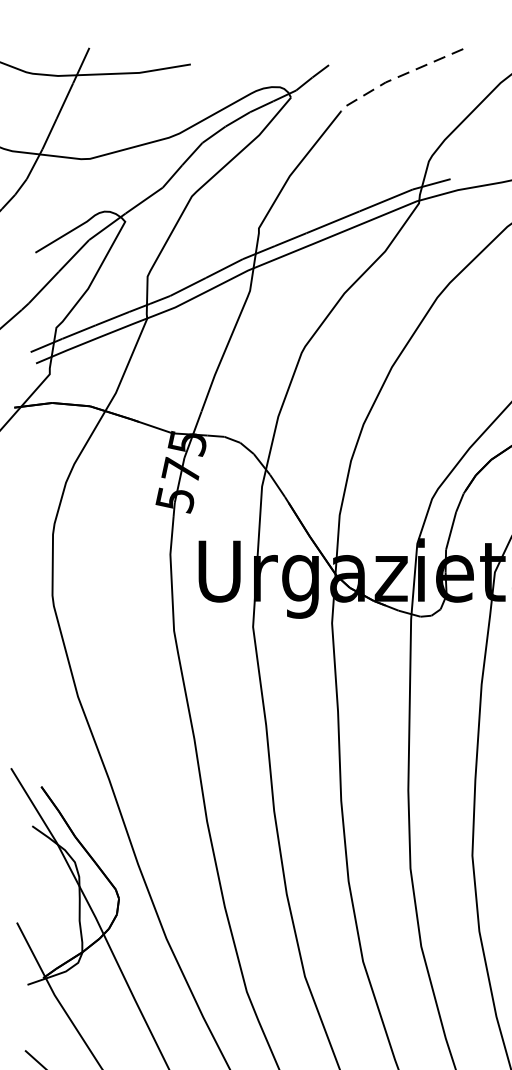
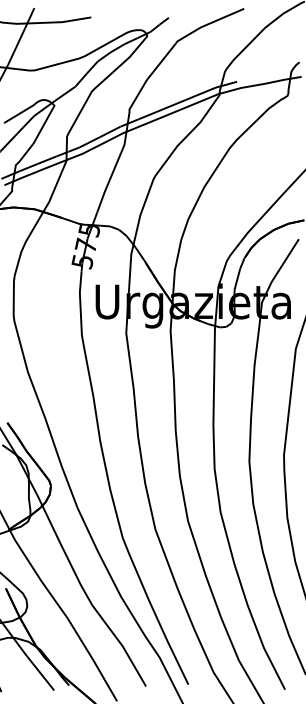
line: (397, 77) -> (207, 24), dashed -> solid

